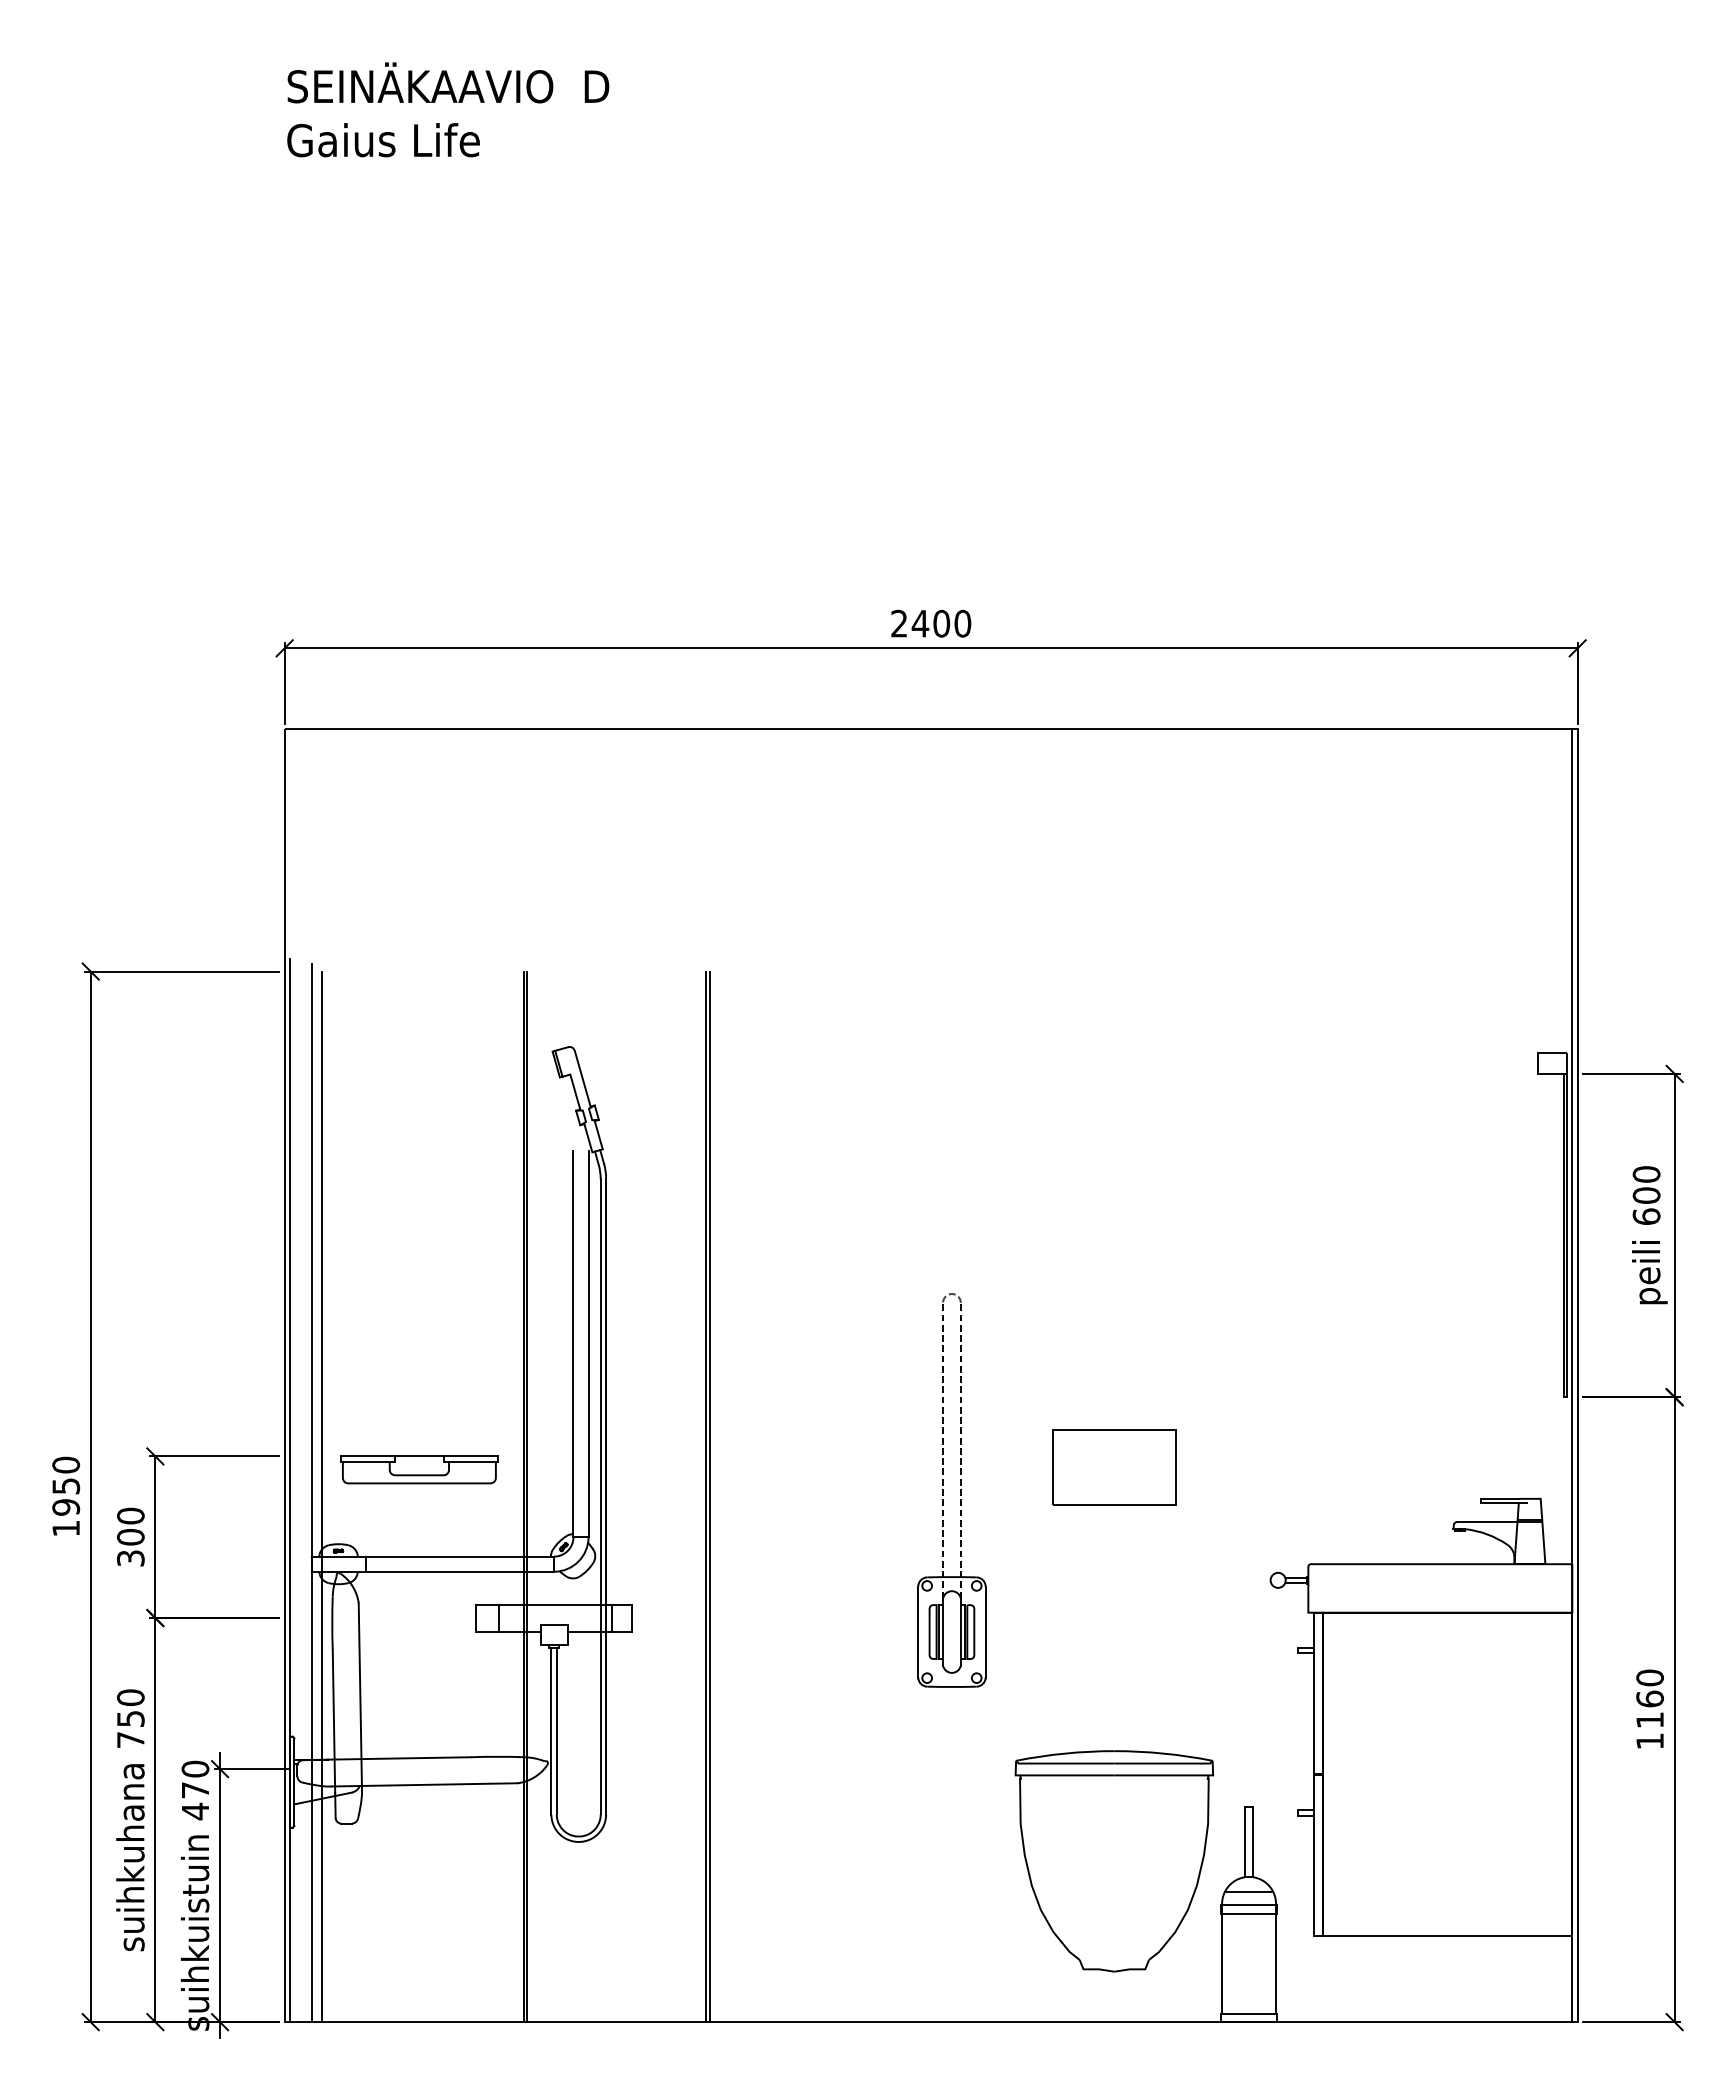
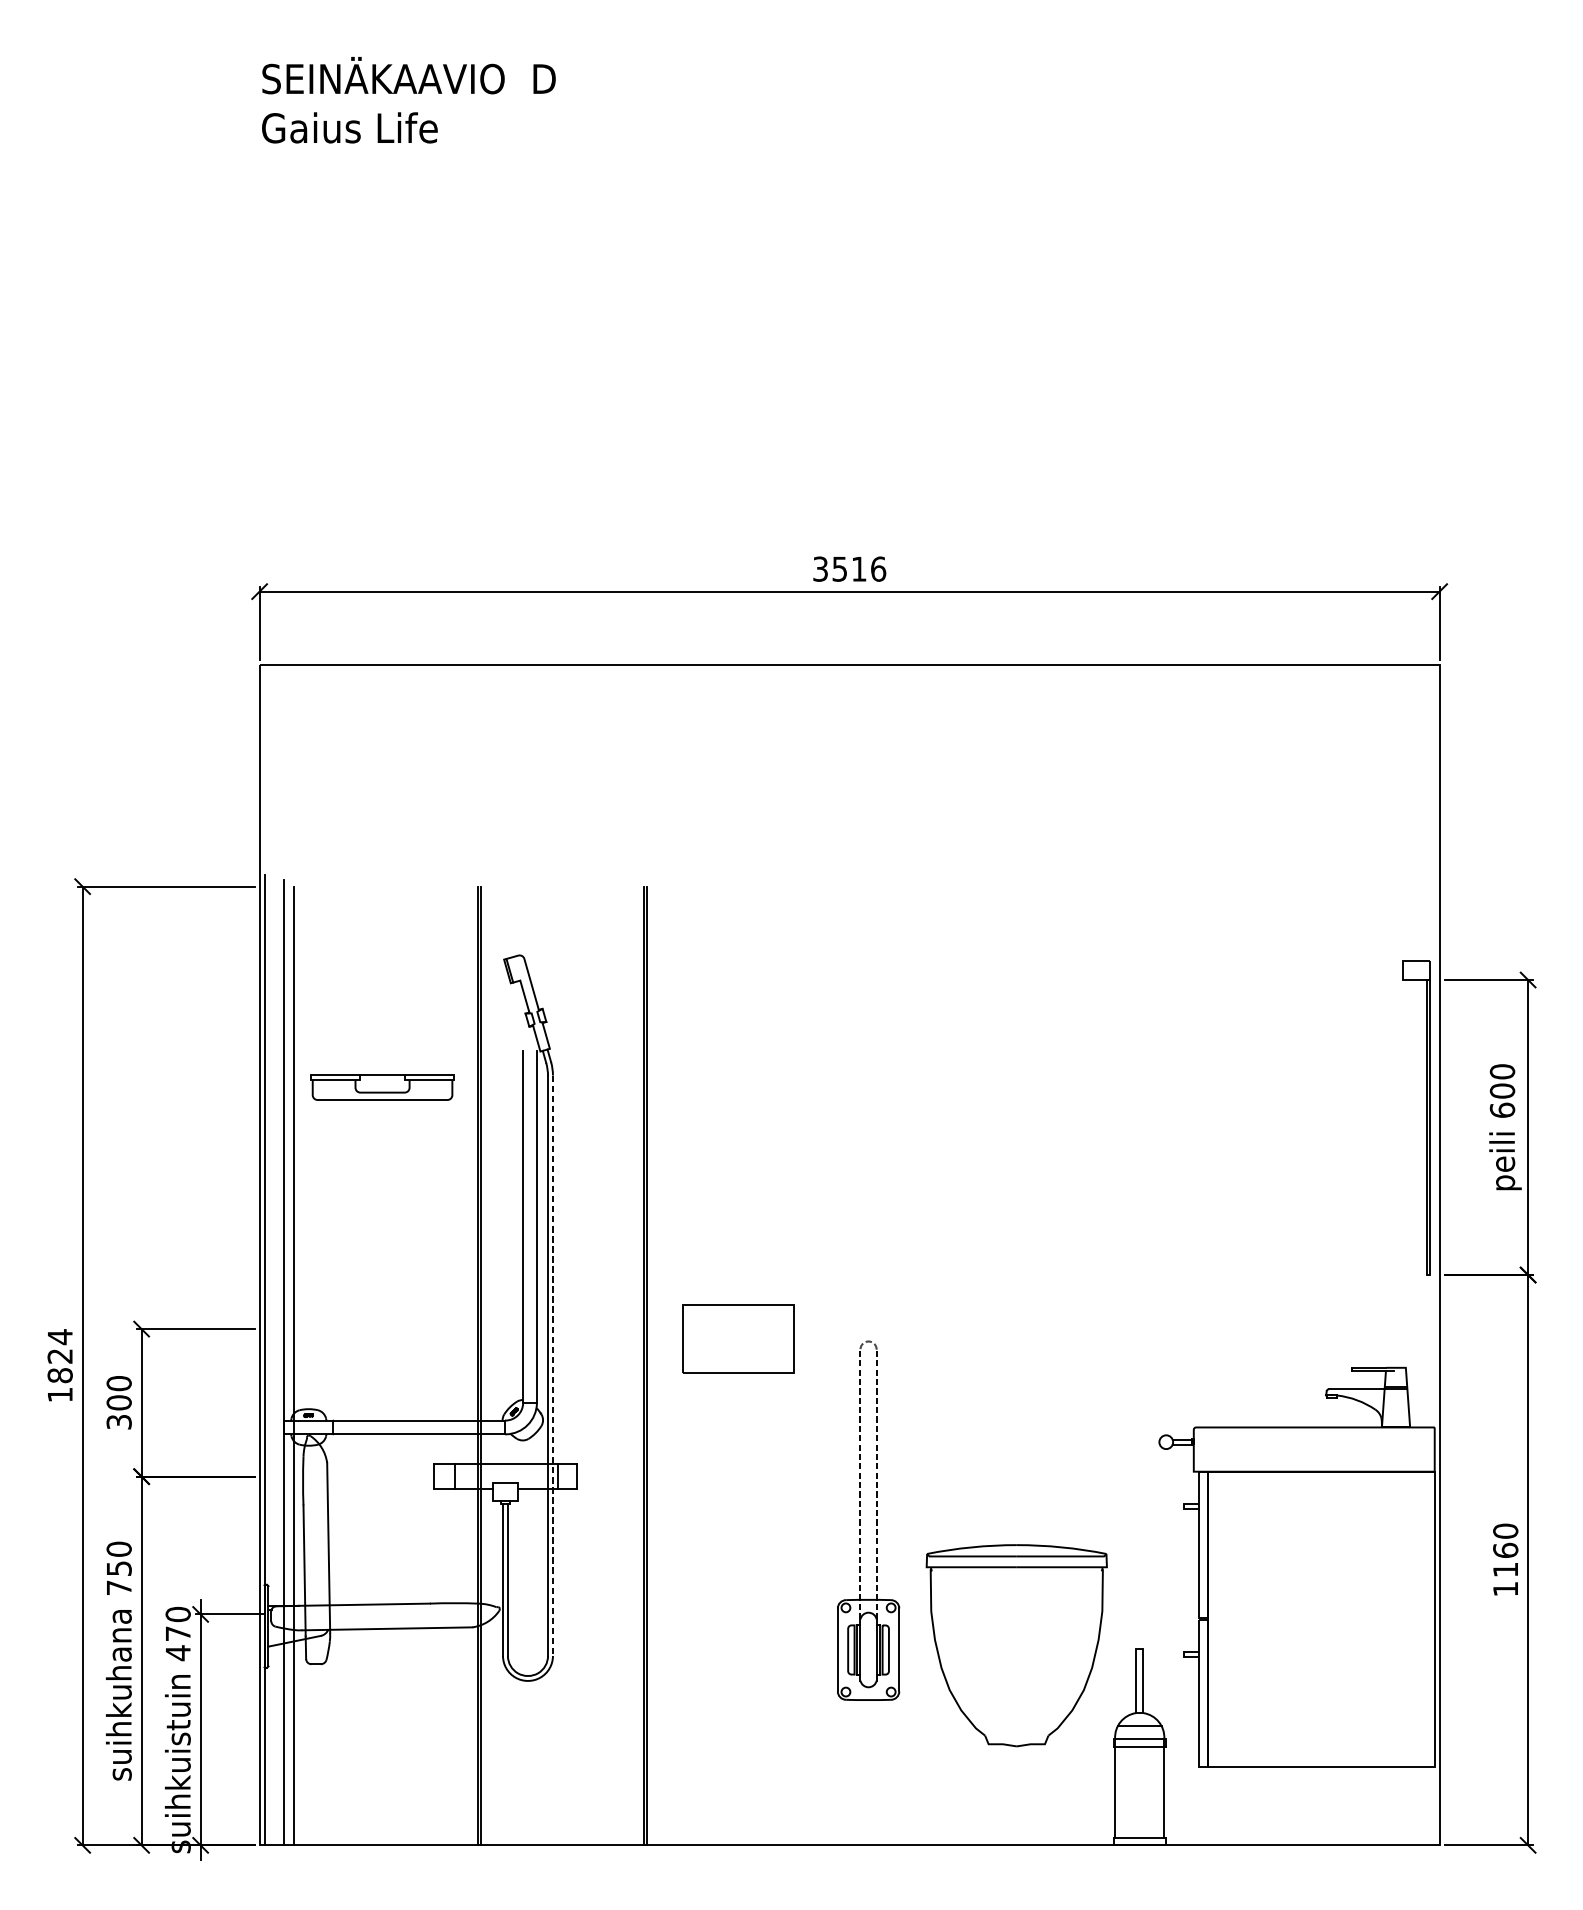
text: (931, 623) -> (849, 568), 2400 -> 3516
line: (1572, 1375) -> (1434, 1255), removed
part: (1114, 1467) -> (738, 1339), moved
part: (419, 1469) -> (382, 1087), moved
text: (66, 1485) -> (60, 1355), 1950 -> 1824
part: (943, 1490) -> (860, 1520), moved
line: (606, 1496) -> (553, 1365), solid -> dashed
part: (1113, 1861) -> (1015, 1645), moved

